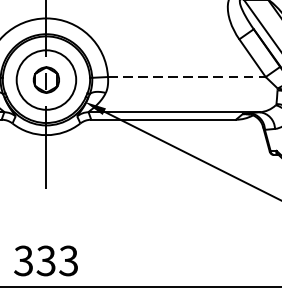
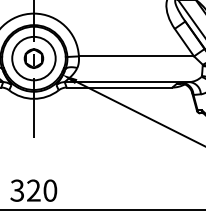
line: (186, 77) -> (136, 56), dashed -> solid
text: (56, 260) -> (41, 190), 333 -> 320

